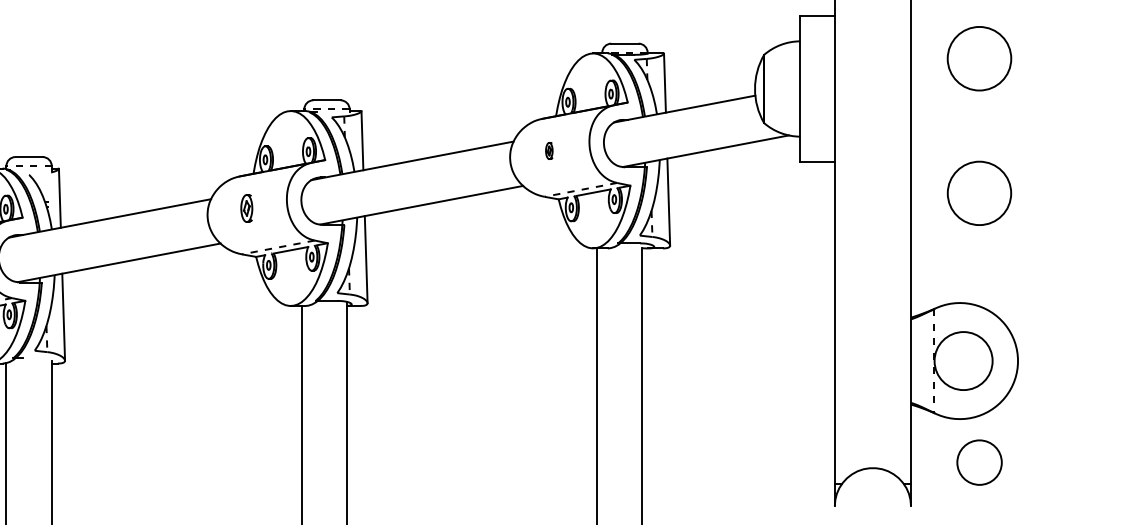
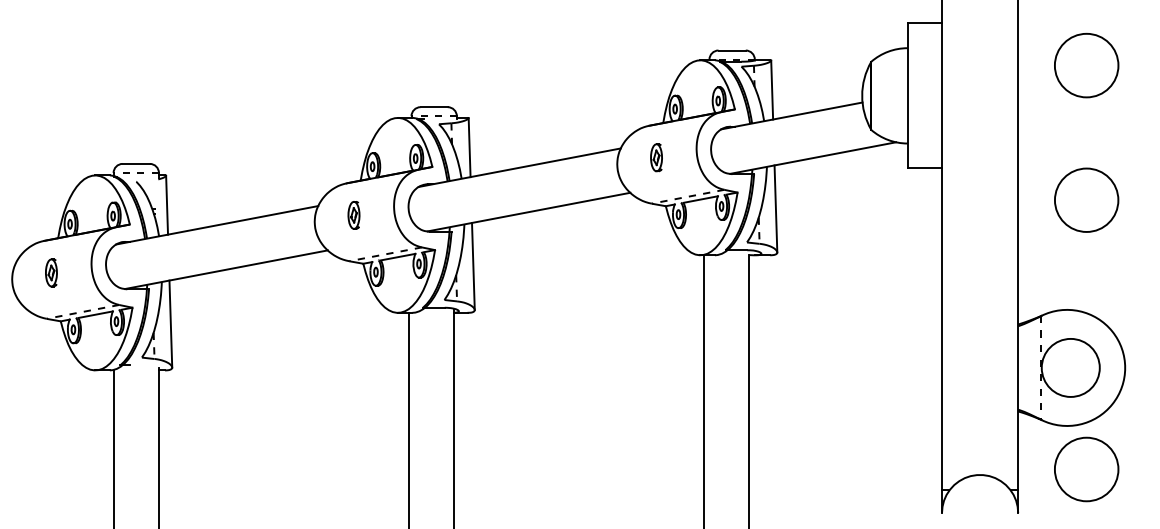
part: (549, 150) -> (656, 157), size x1.67
circle: (979, 462) -> (1086, 469), size x1.43

